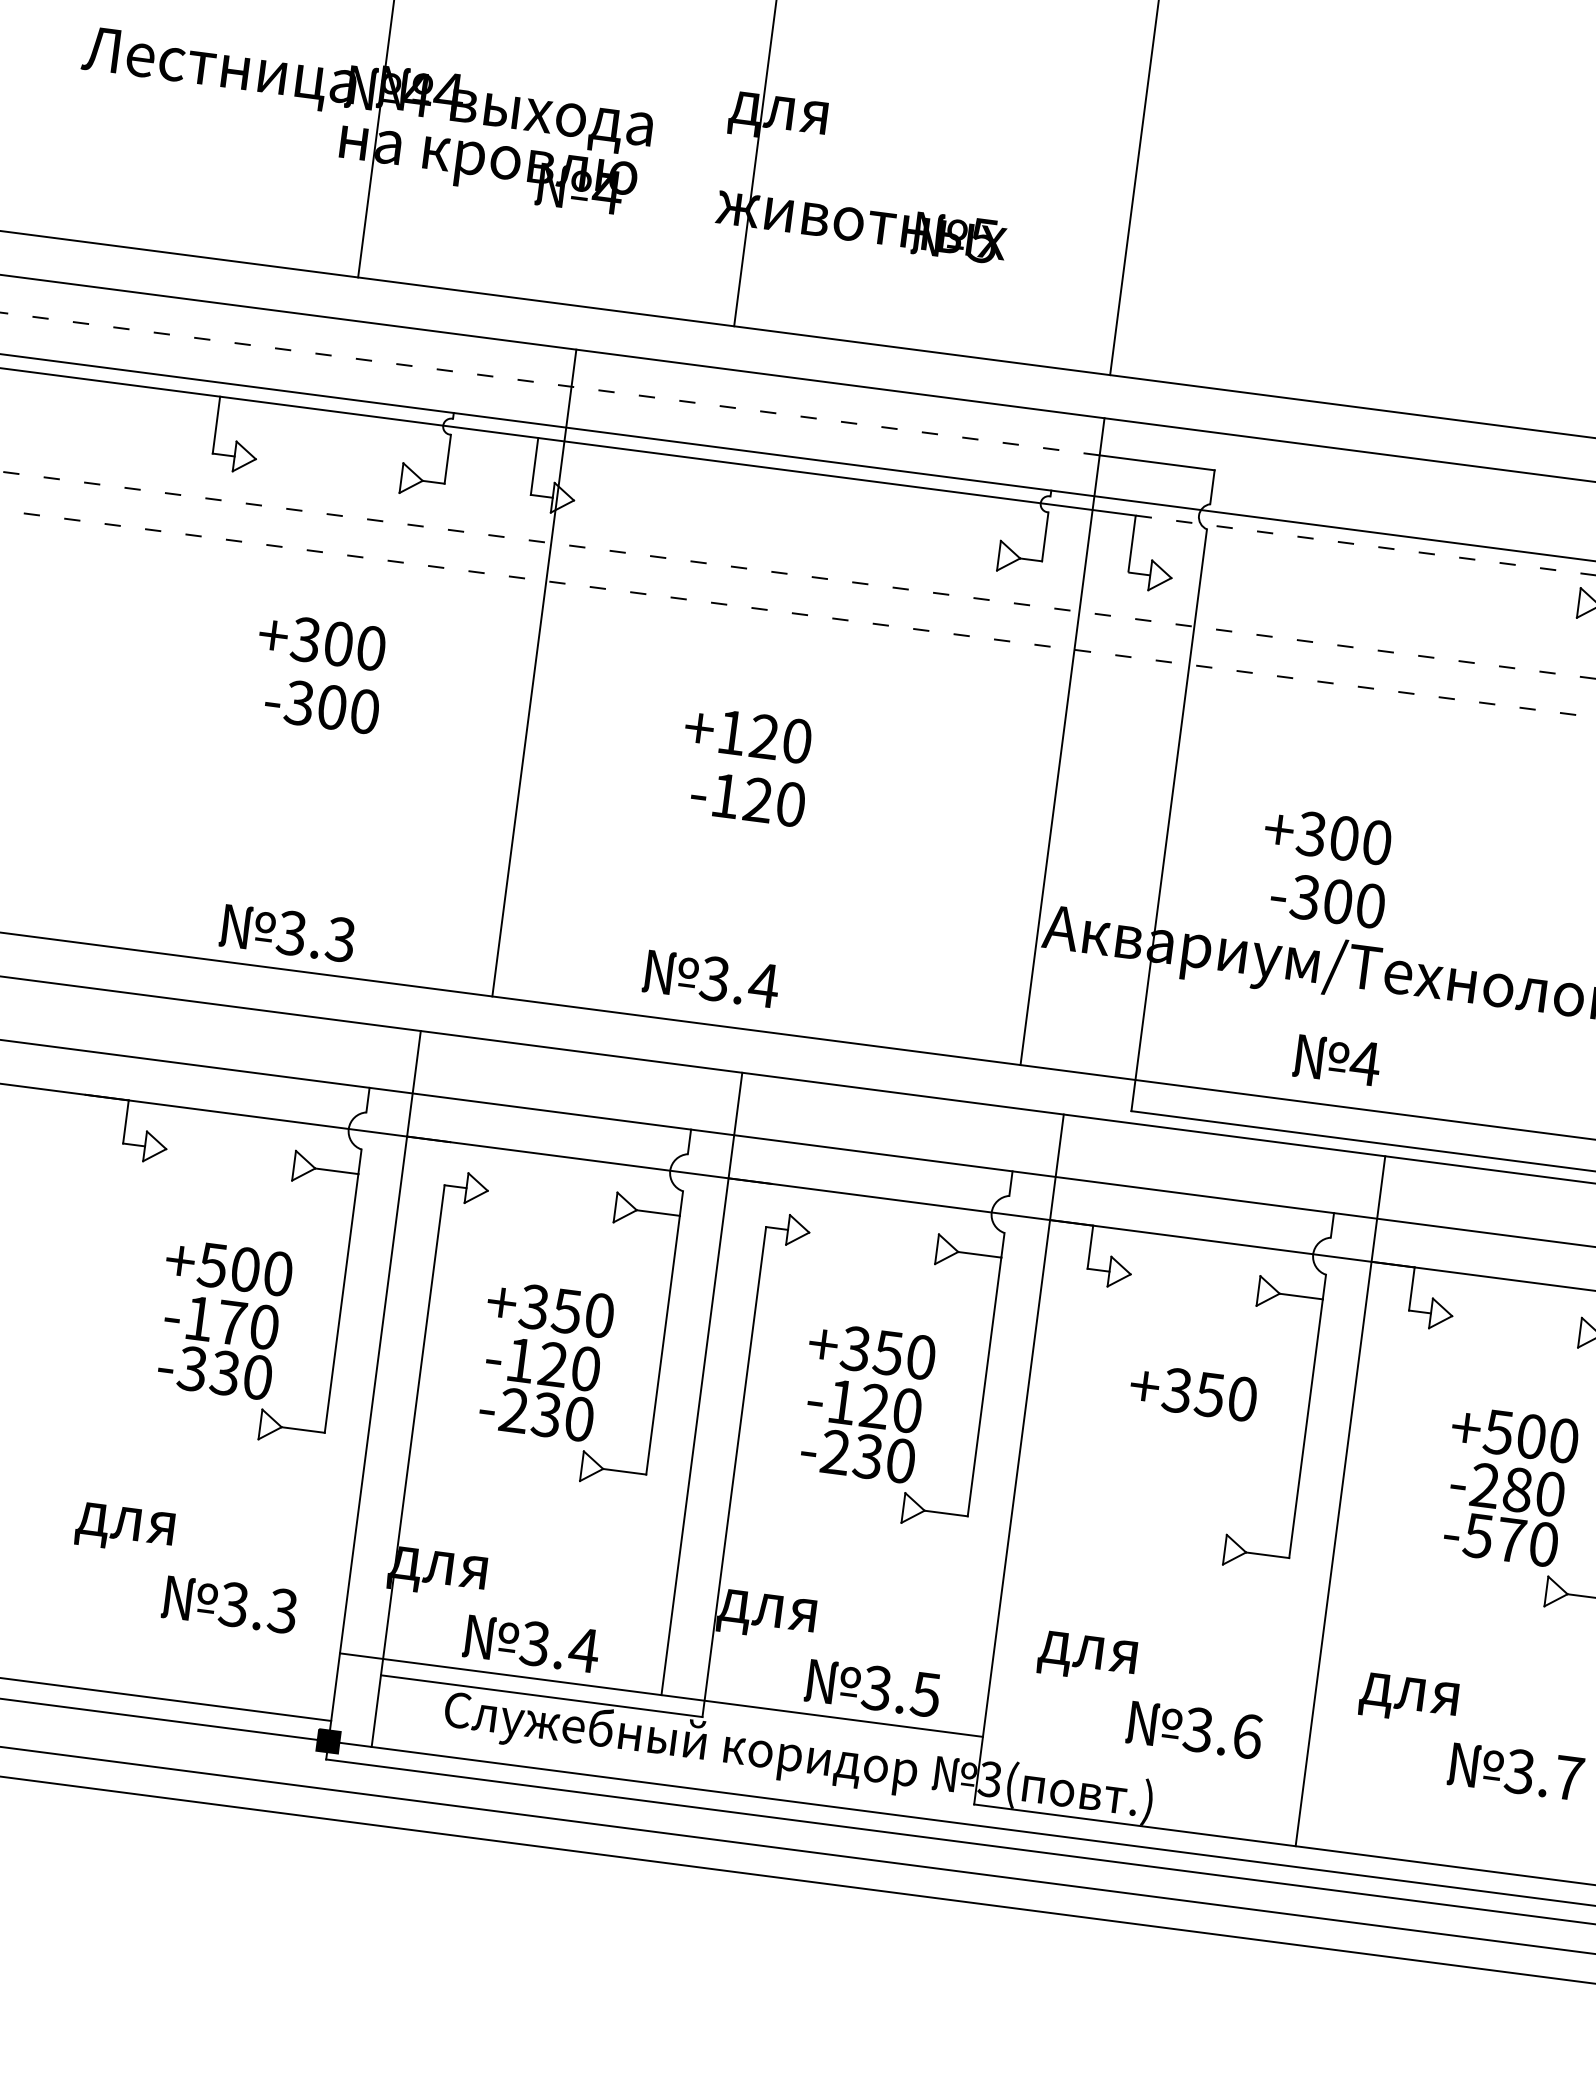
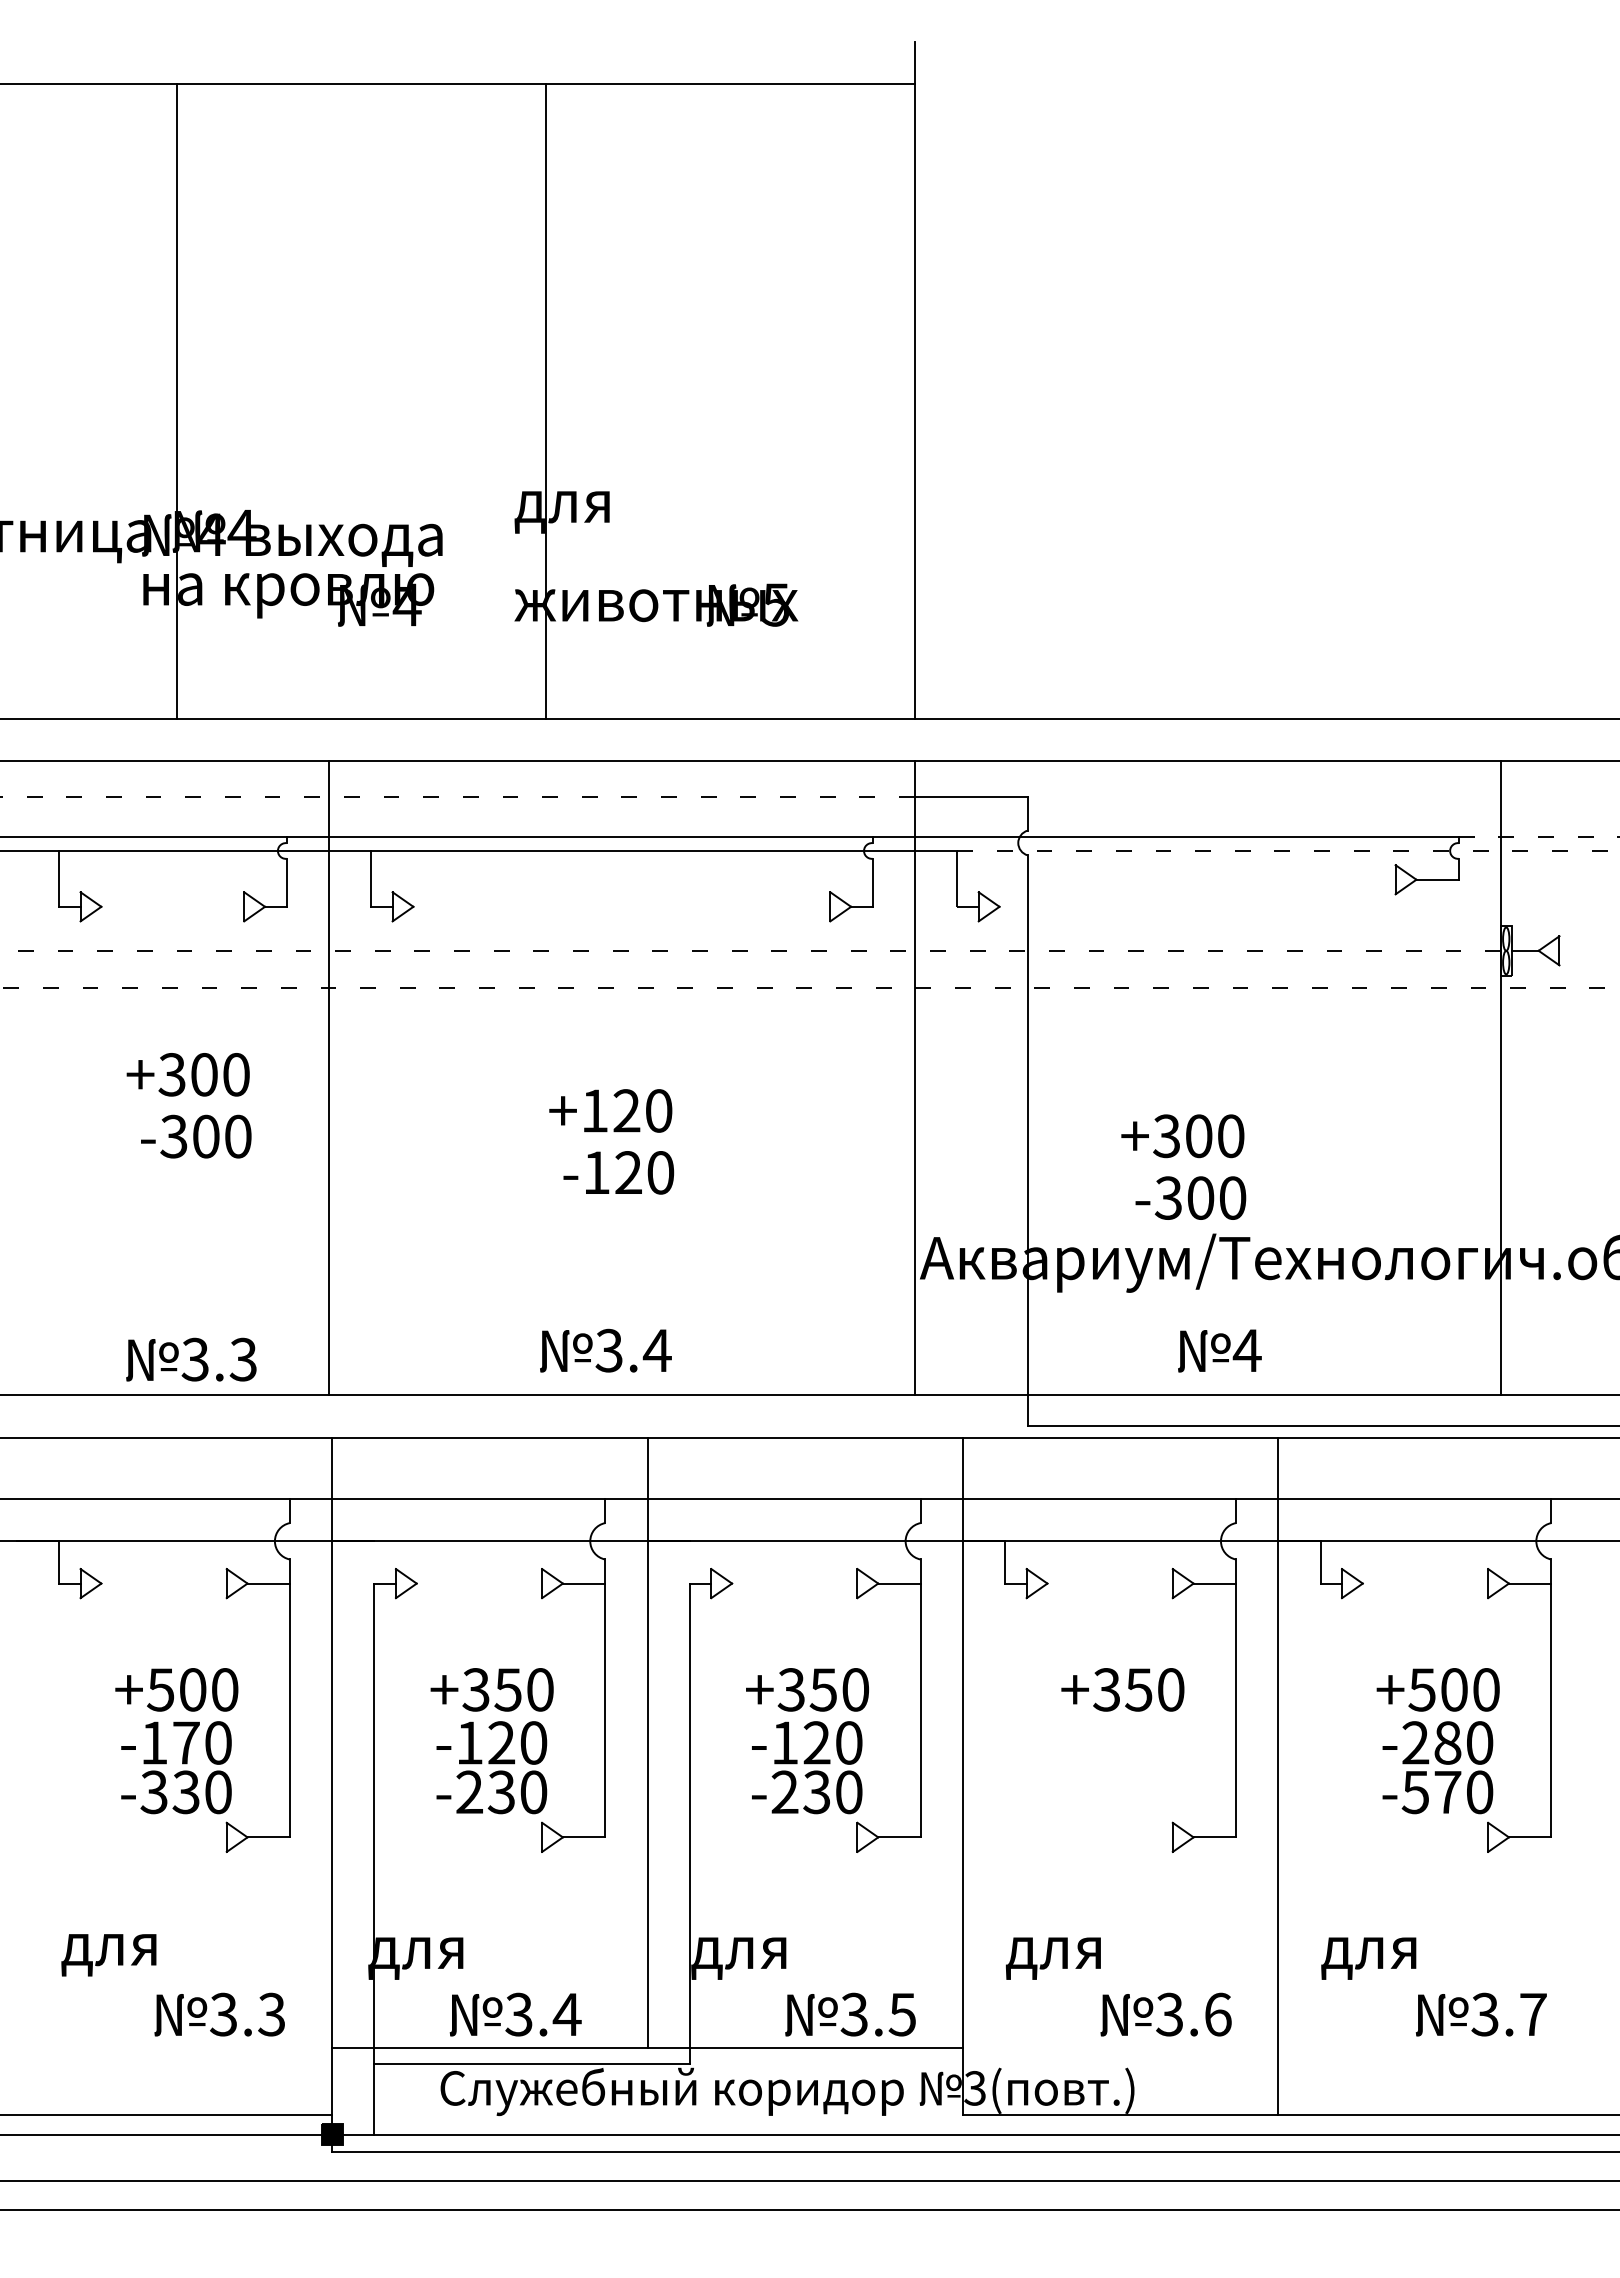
line: (534, 672) -> (328, 1077), moved

